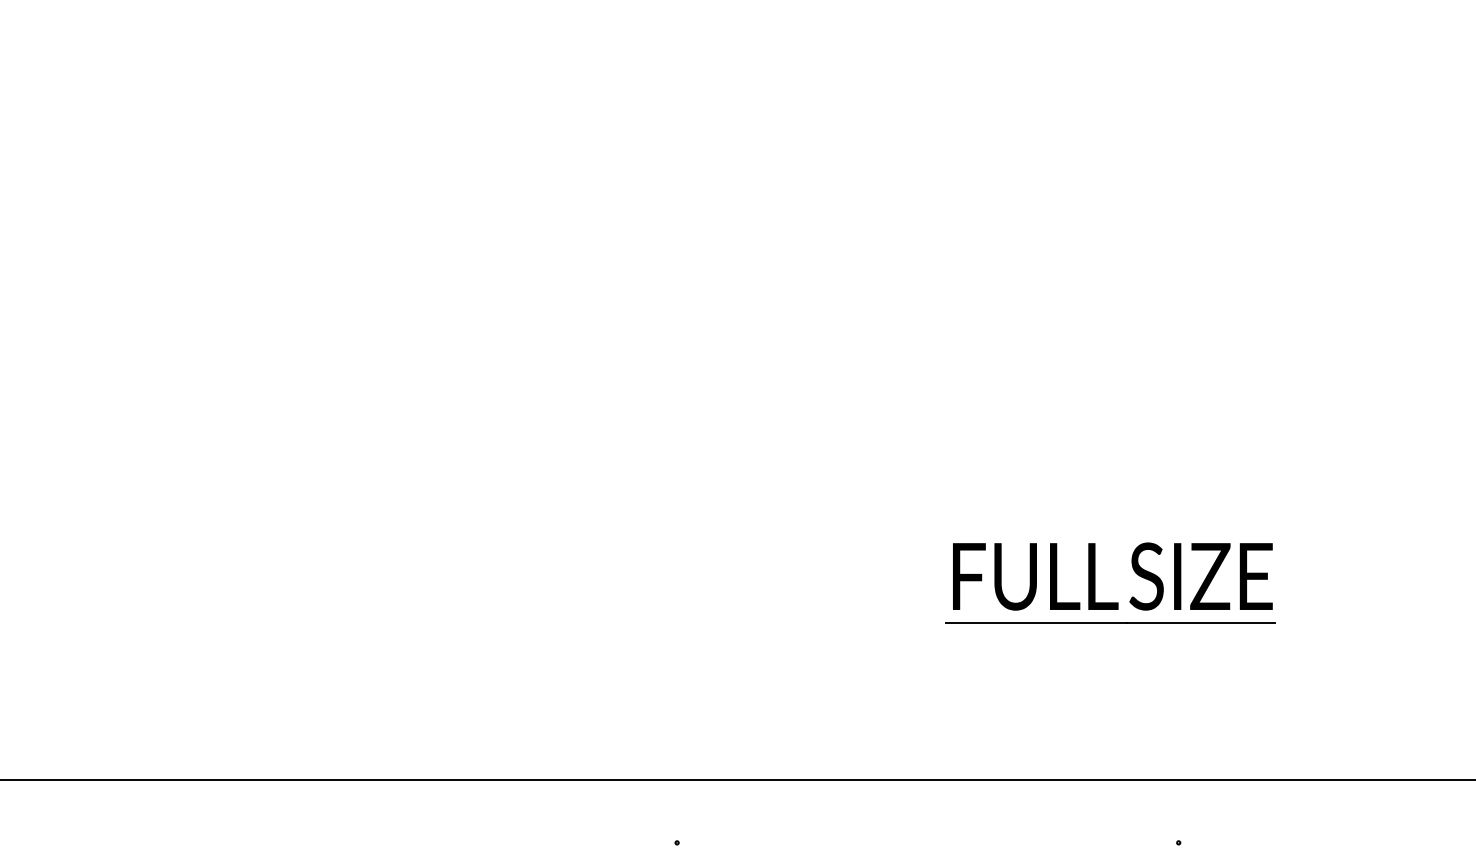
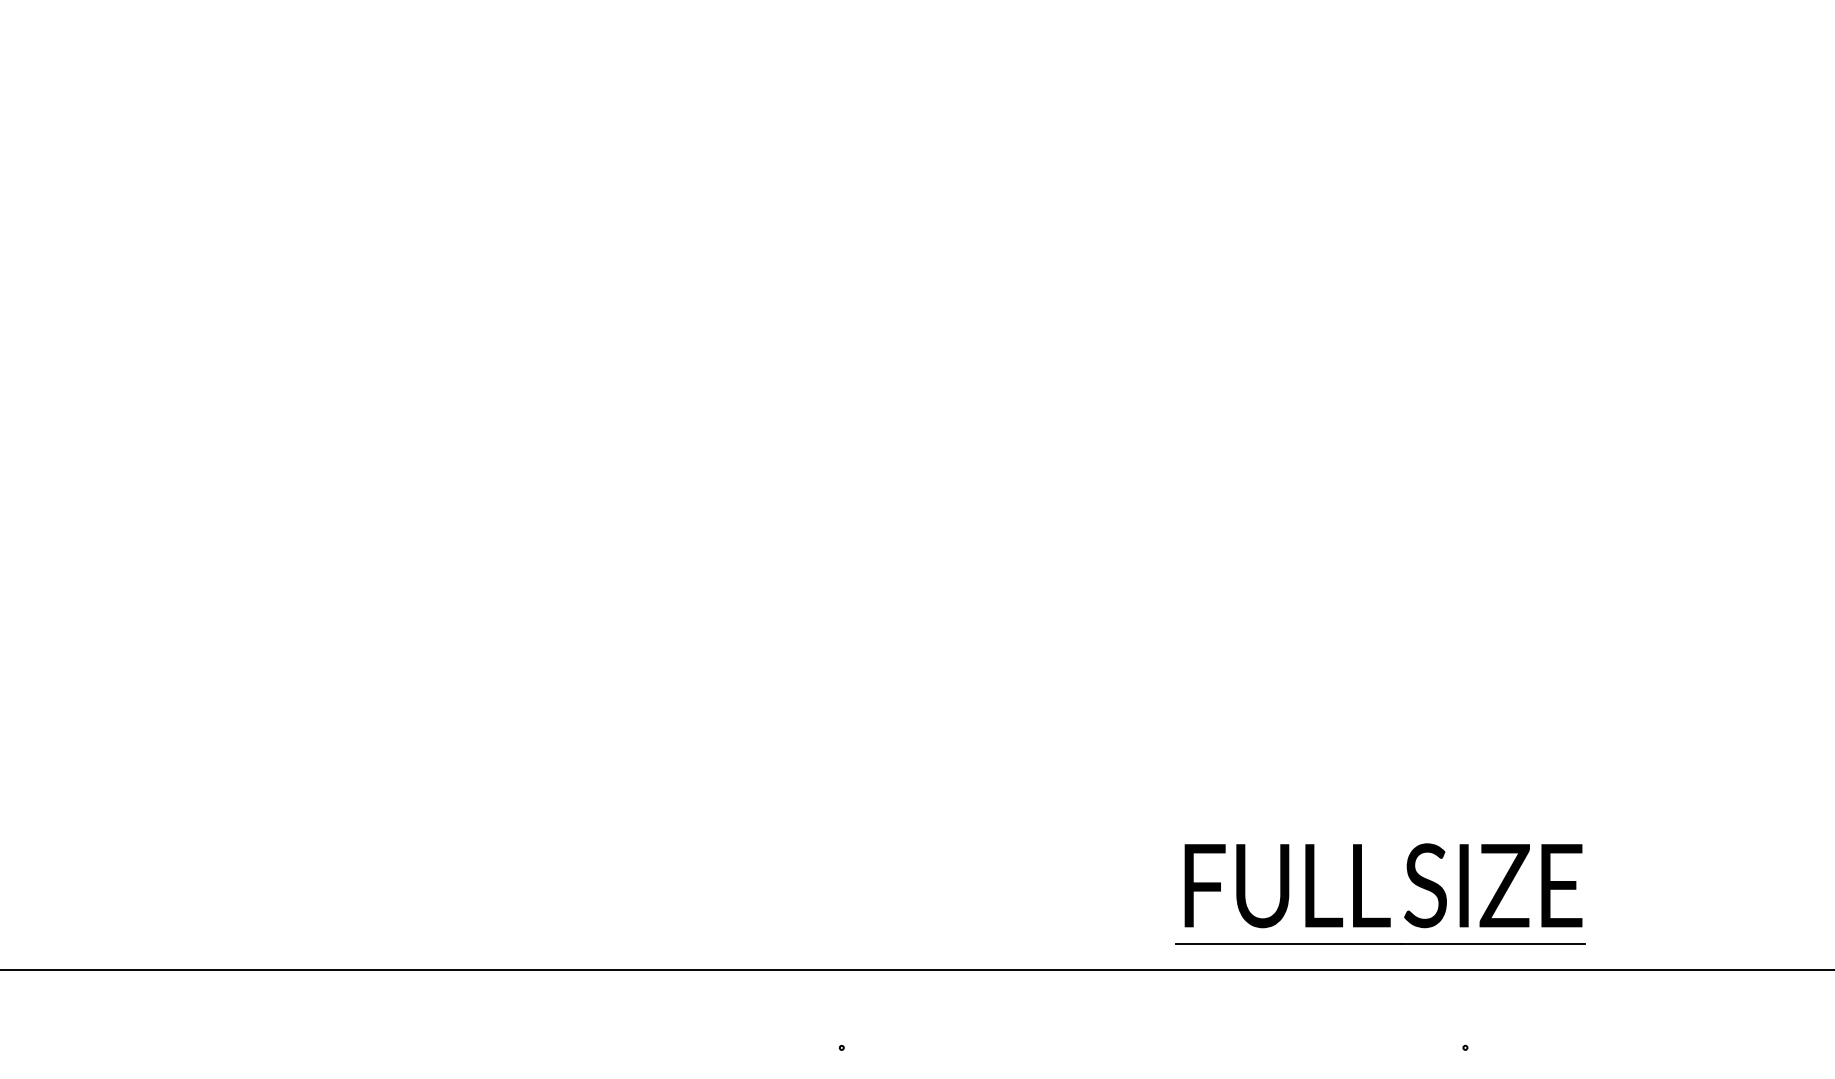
part: (1095, 582) -> (1361, 893), moved

